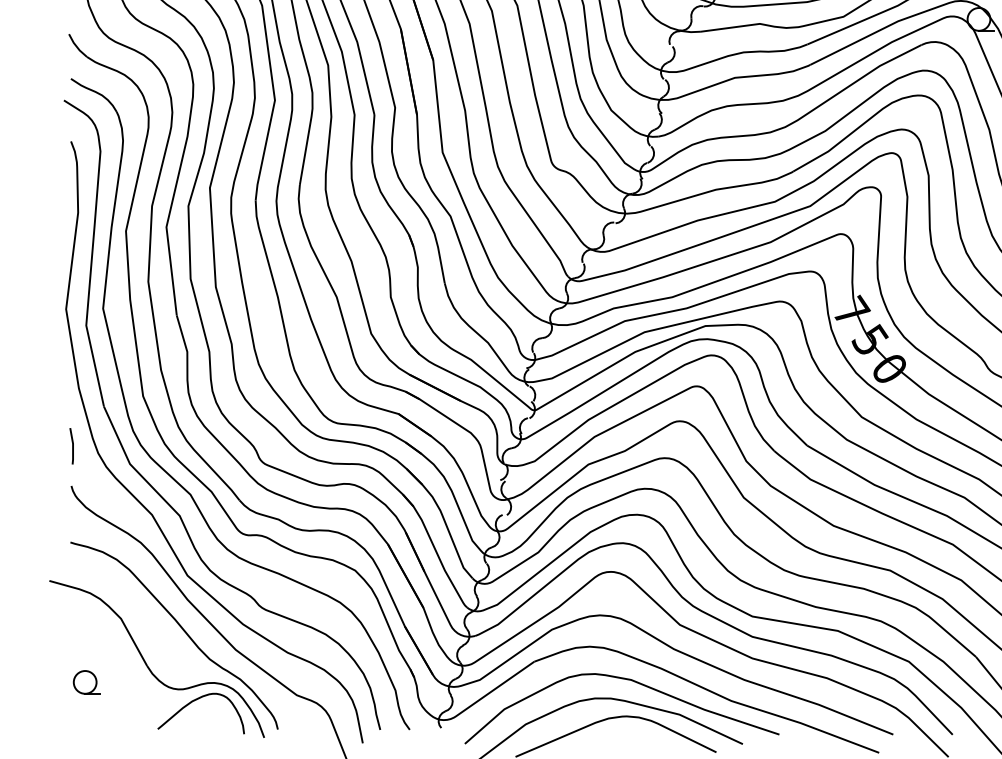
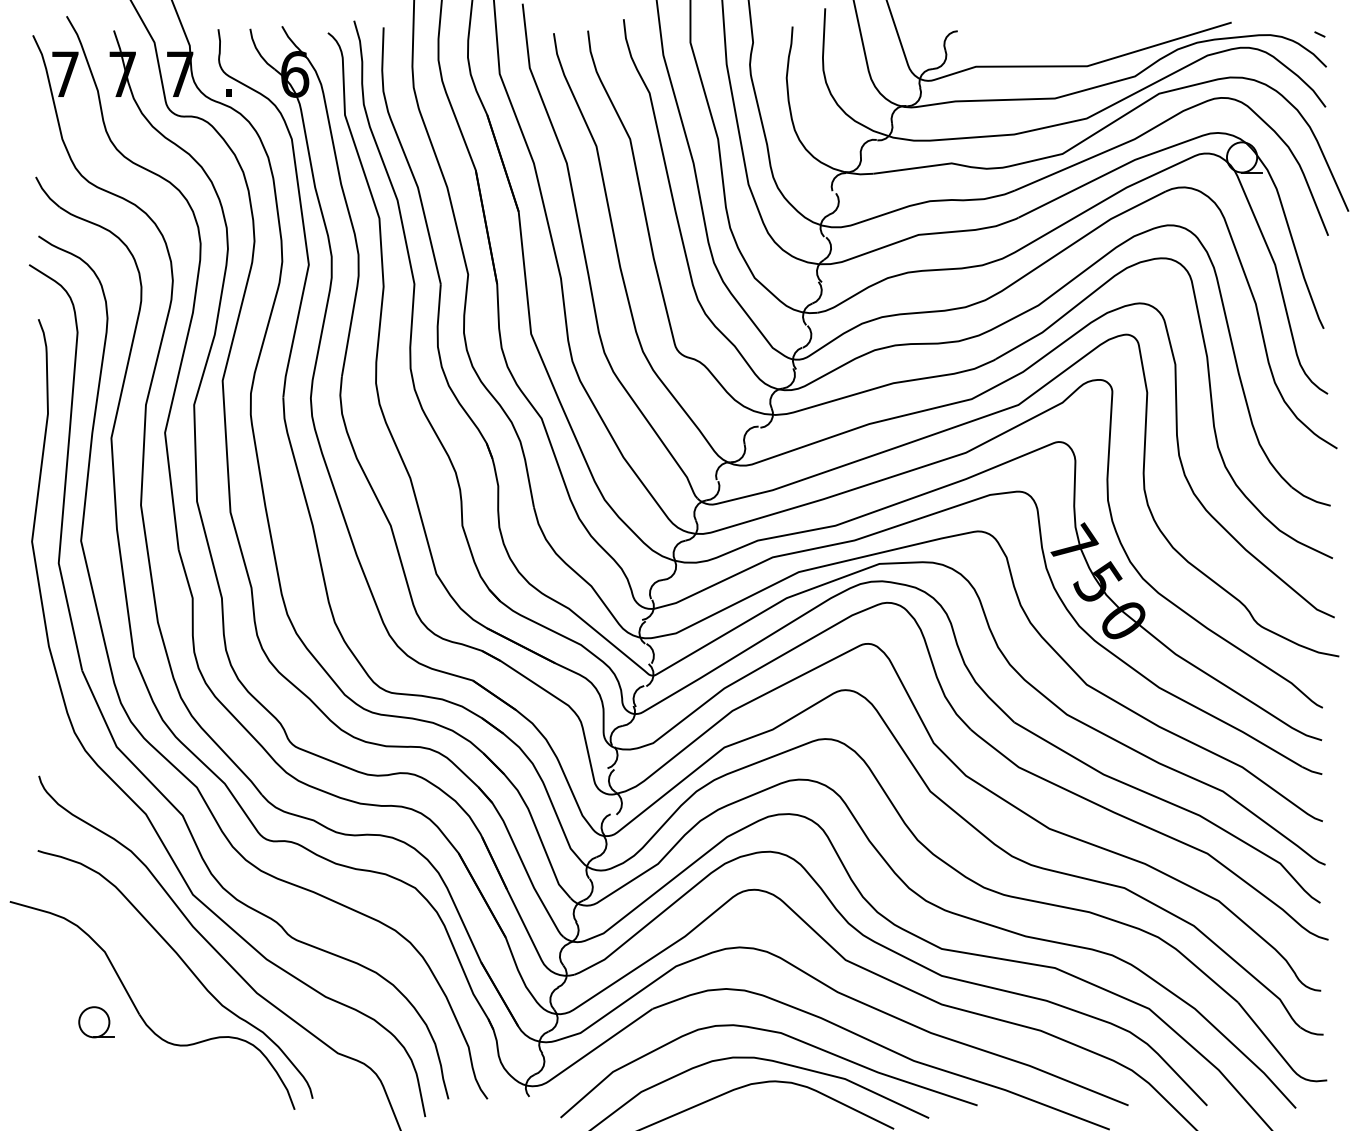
line: (72, 446) -> (40, 723), removed
part: (86, 682) -> (96, 1022), moved
curve: (193, 701) -> (201, 1061), removed

